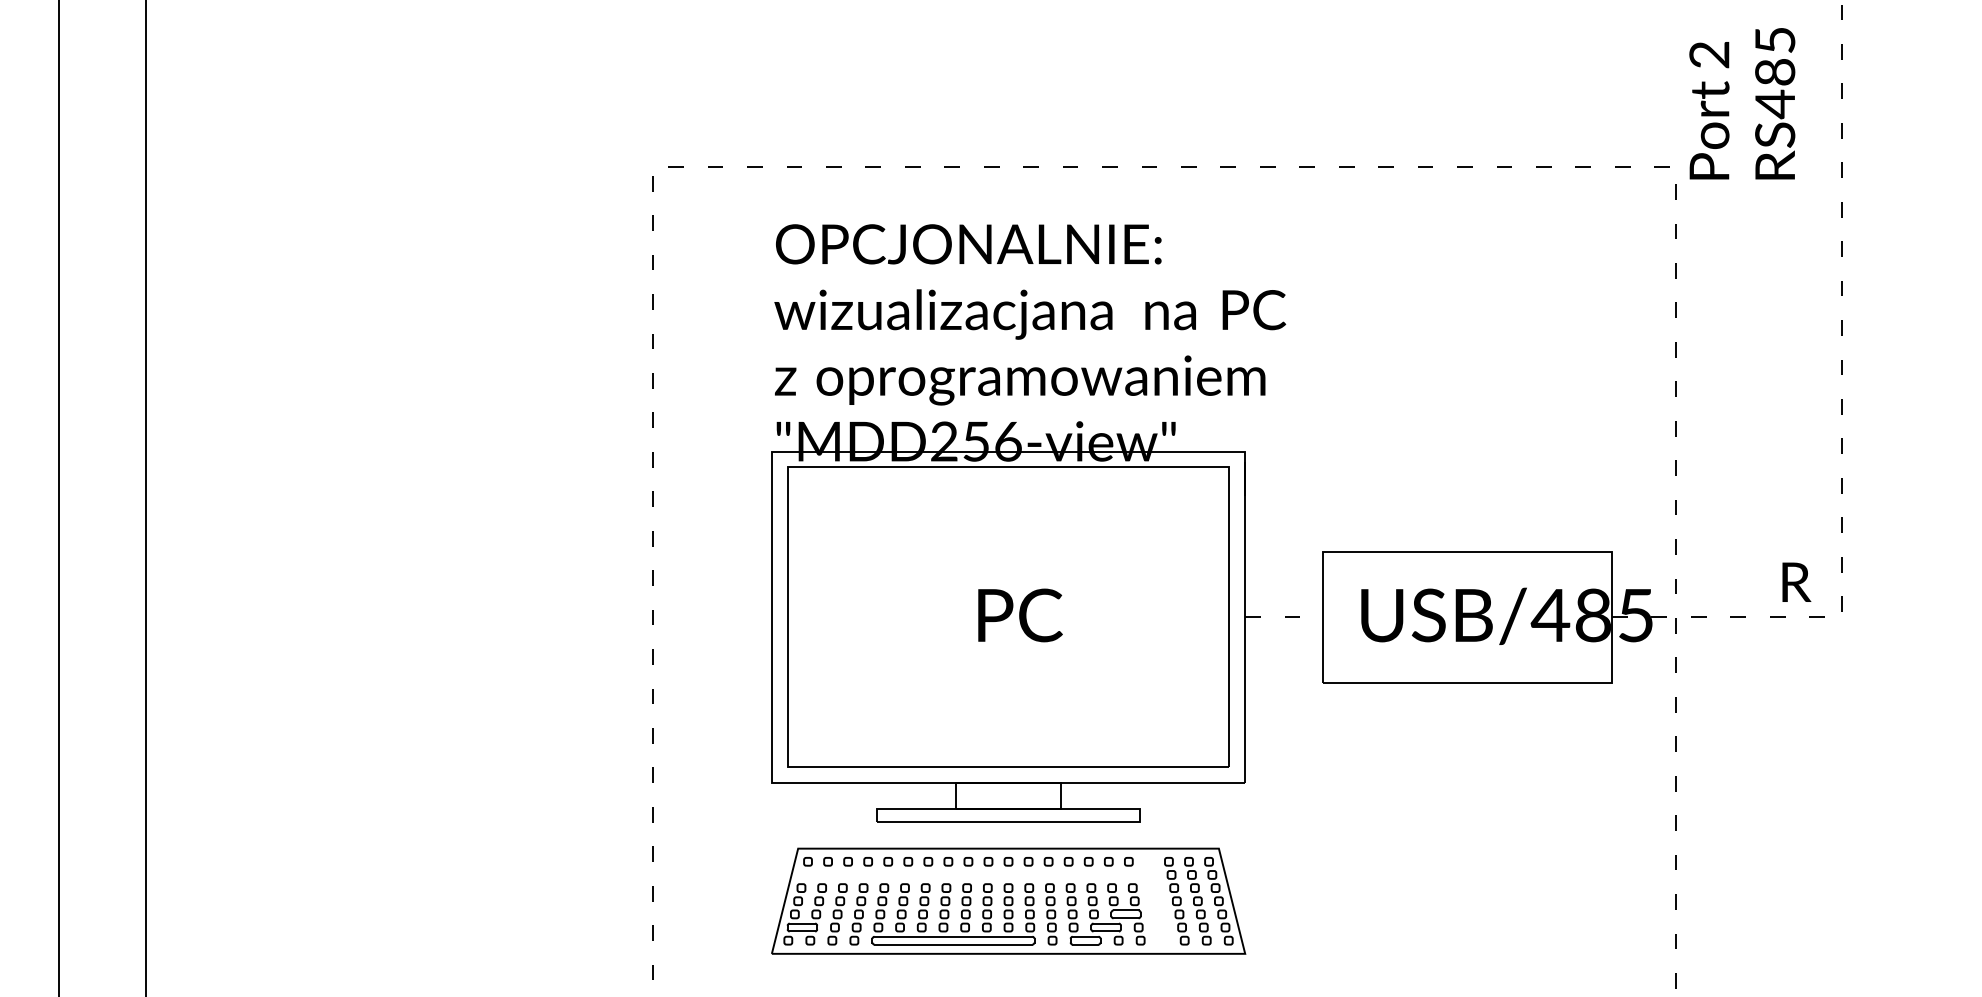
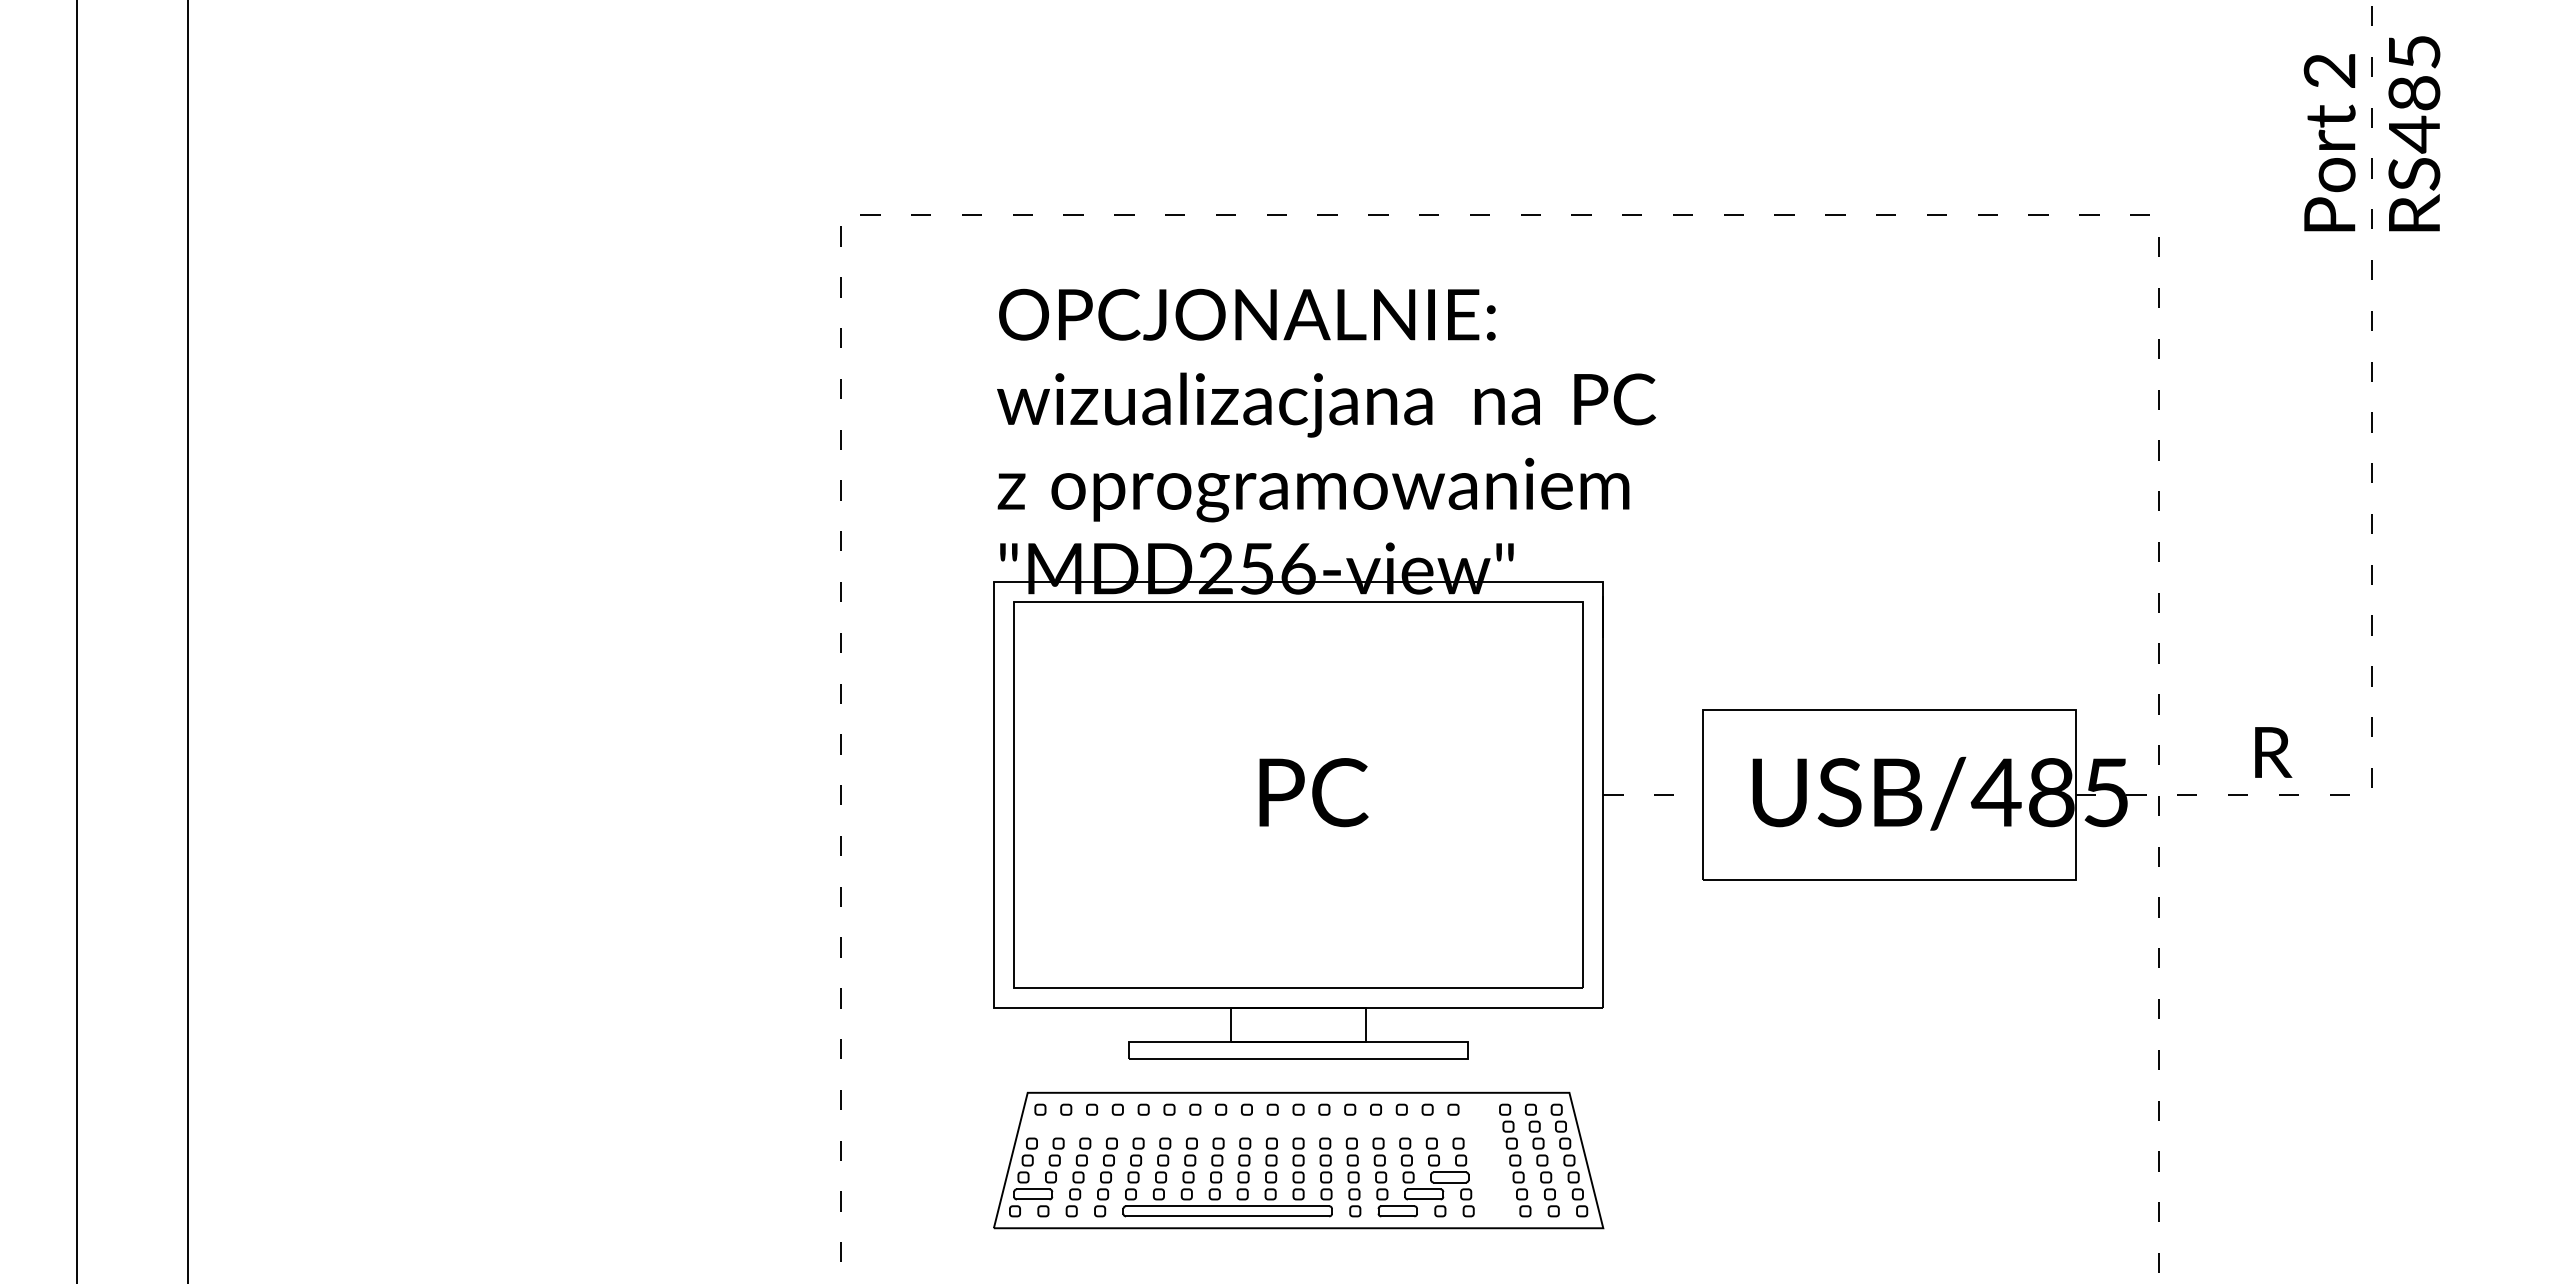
text: (1742, 103) -> (2372, 133), moved
text: (1796, 581) -> (2273, 751), moved

